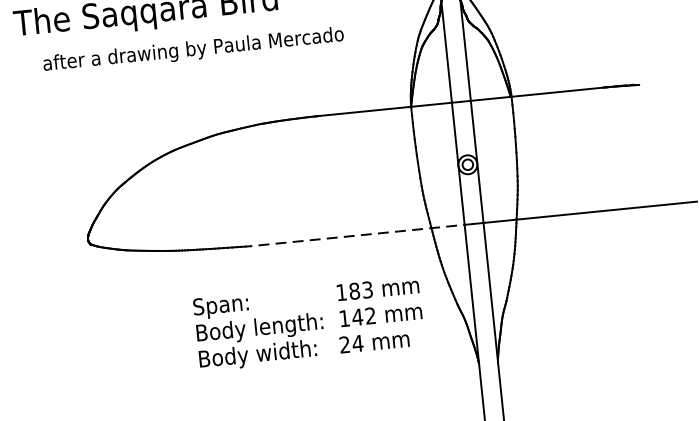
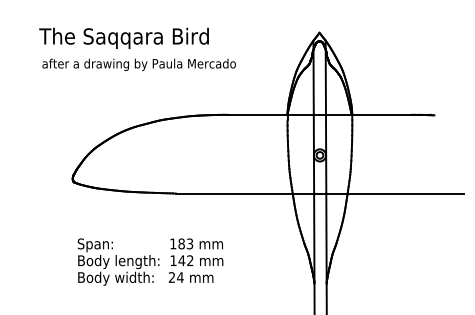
text: (192, 49) -> (138, 64), moved
line: (361, 235) -> (247, 193), dashed -> solid
text: (309, 323) -> (150, 261), moved

